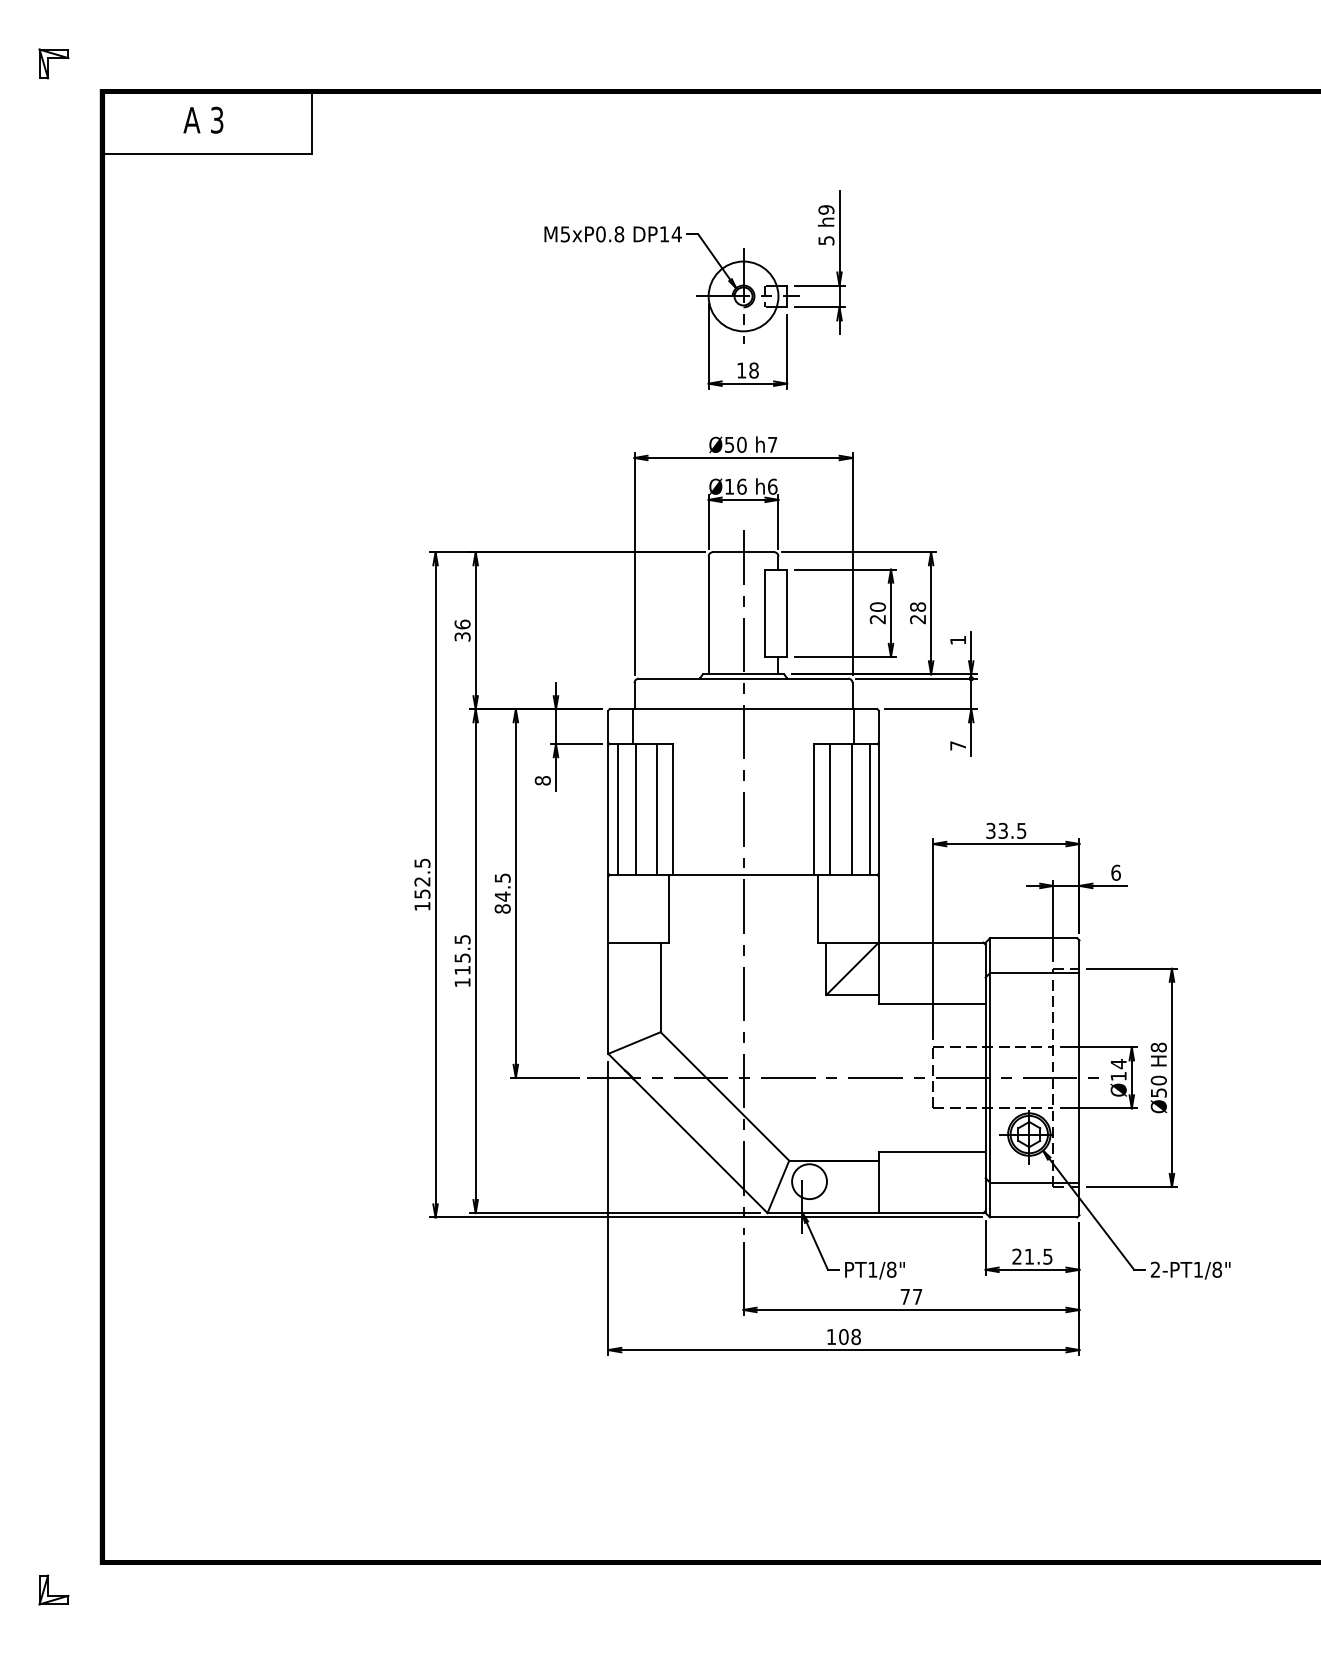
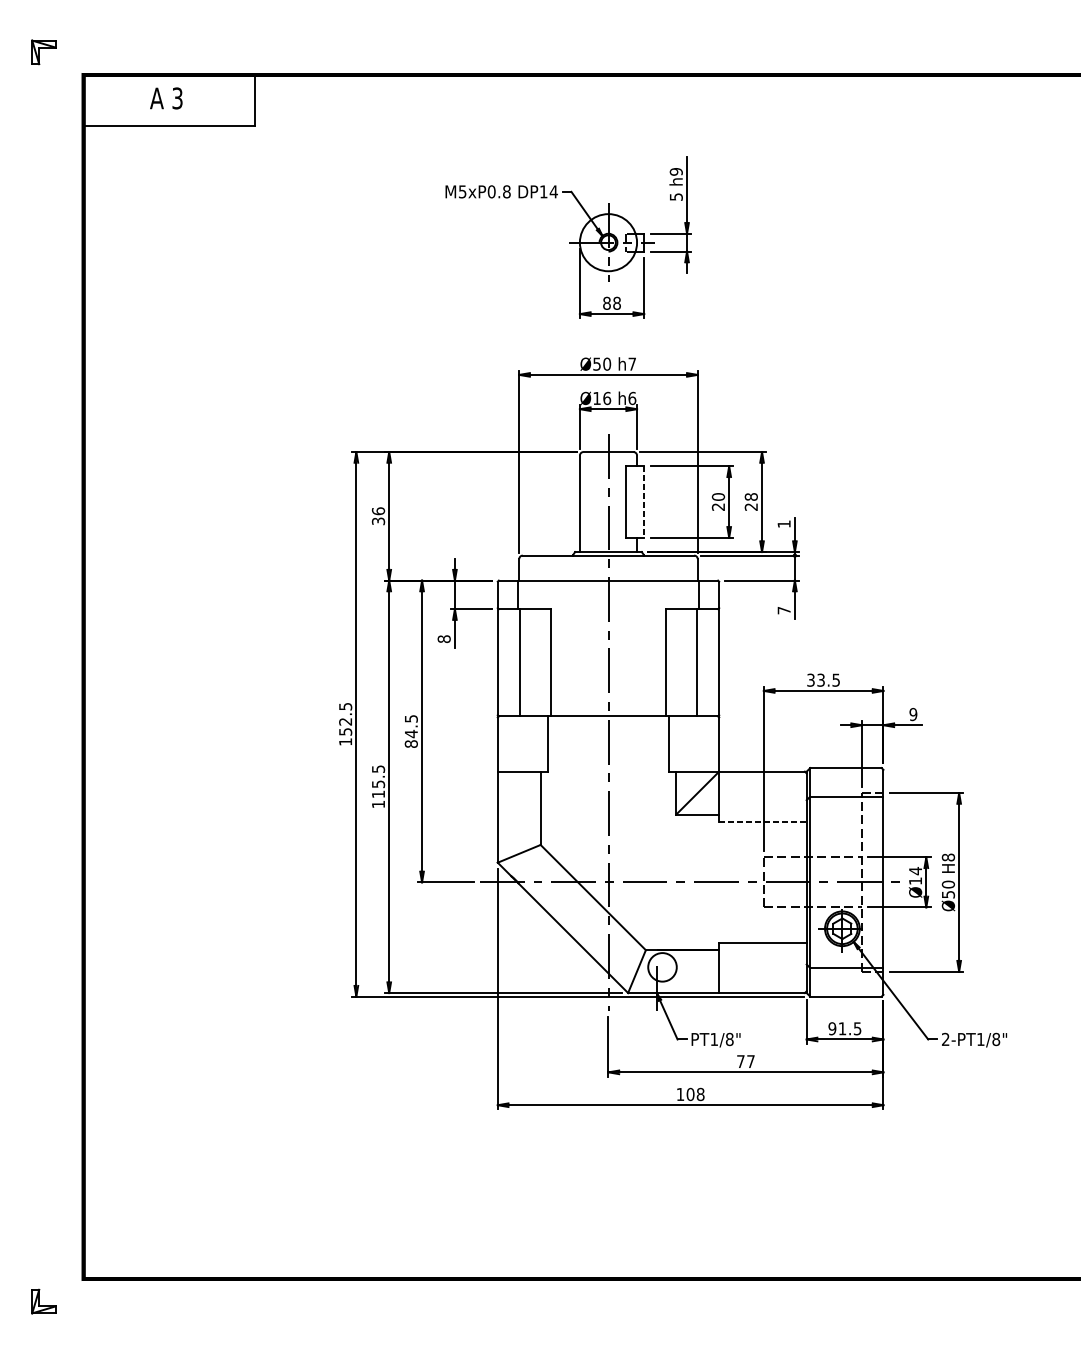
text: (741, 370) -> (606, 303), 18 -> 88
line: (787, 613) -> (644, 502), solid -> dashed
line: (617, 809) -> (505, 662), removed
line: (657, 809) -> (538, 662), removed
line: (829, 809) -> (678, 662), removed
line: (869, 809) -> (711, 662), removed
text: (1115, 872) -> (912, 714), 6 -> 9
line: (932, 1003) -> (763, 821), solid -> dashed
text: (1016, 1256) -> (831, 1028), 21.5 -> 91.5

